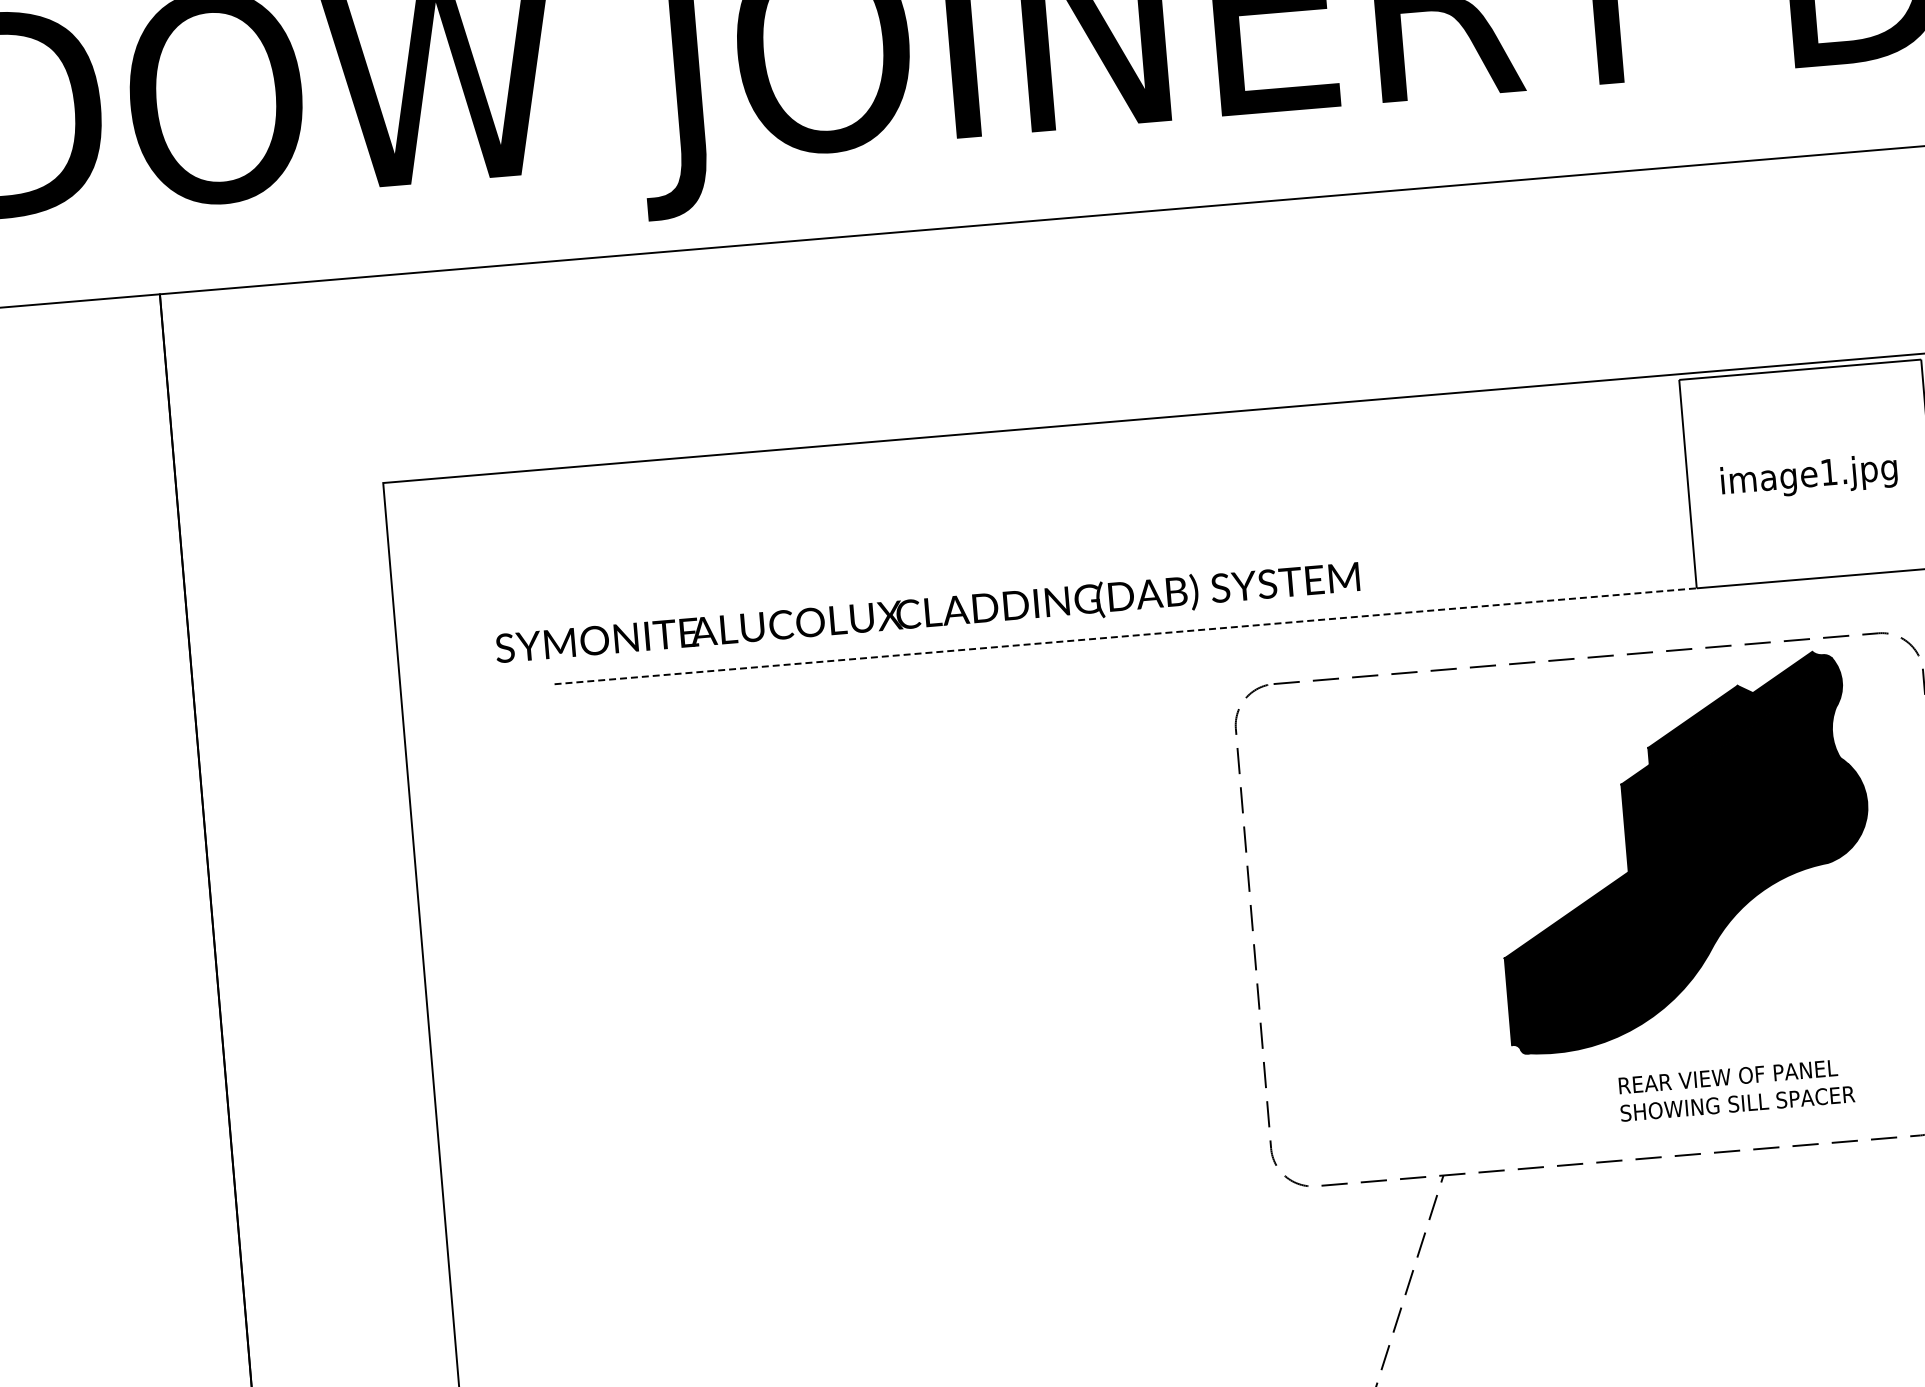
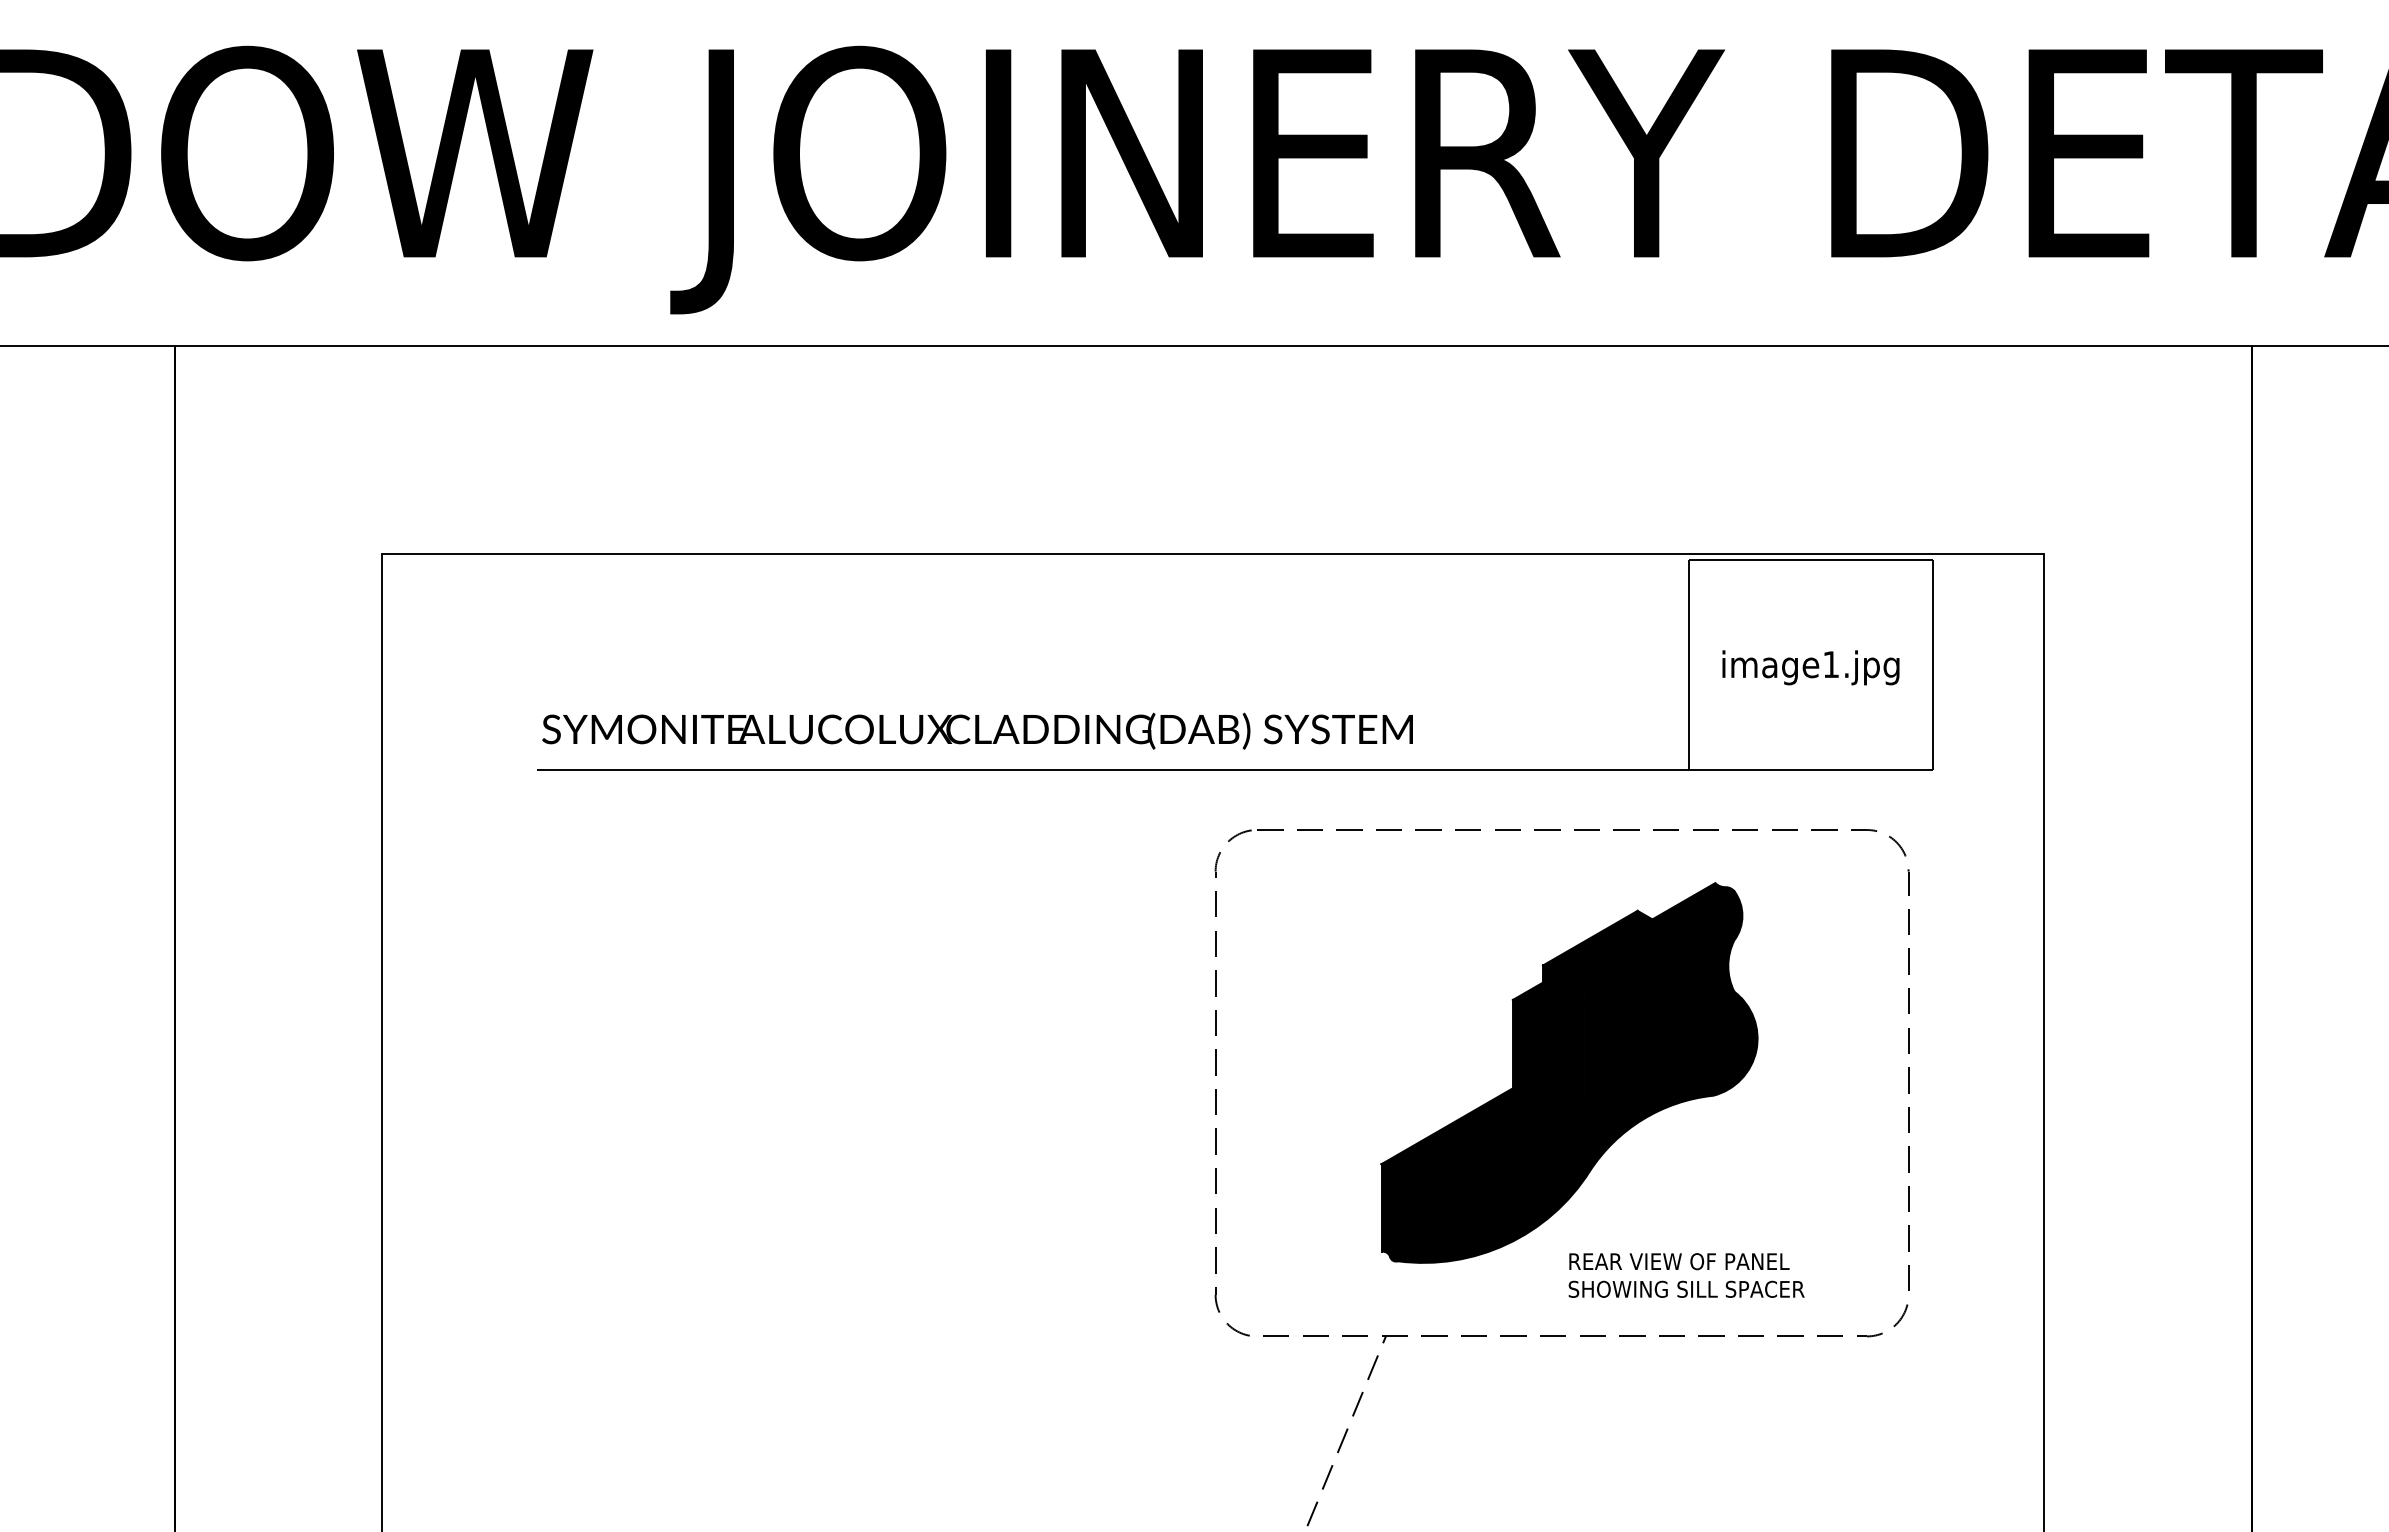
text: (927, 613) -> (977, 730), moved
line: (1126, 636) -> (1113, 769), dashed -> solid
part: (1683, 851) -> (1569, 1072), moved

